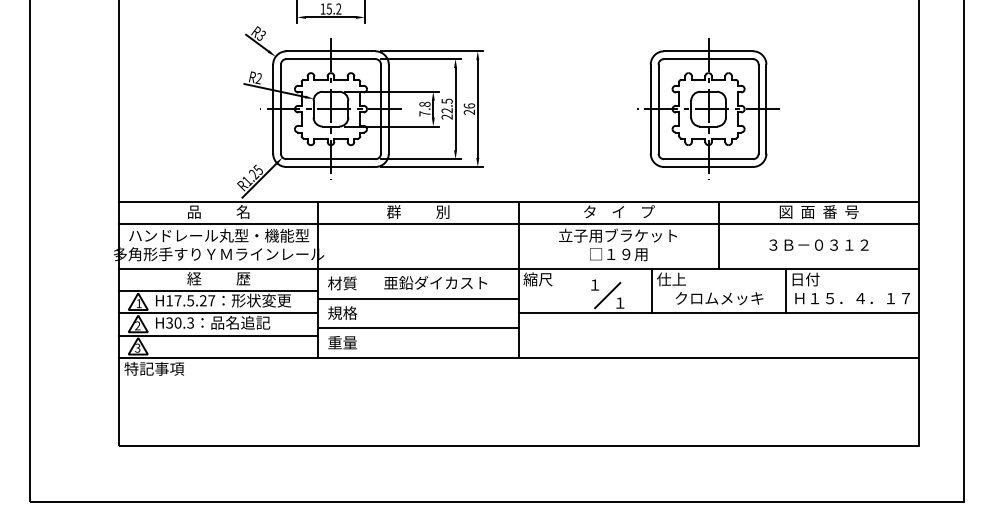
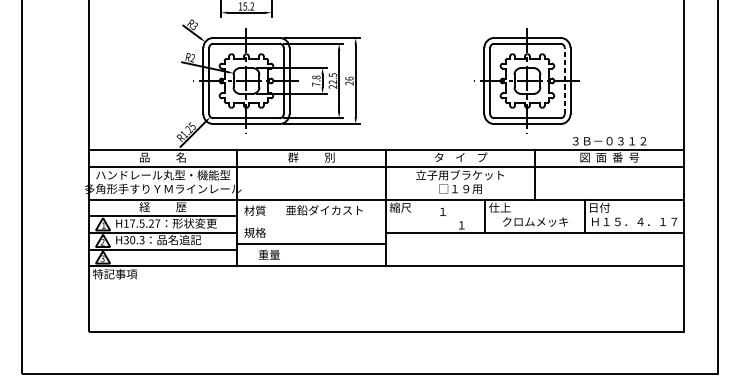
line: (758, 108) -> (564, 80), solid -> dashed
text: (818, 244) -> (609, 140), moved
line: (607, 295) -> (452, 219), removed
line: (418, 298) -> (311, 221), removed
text: (342, 342) -> (269, 254), moved

